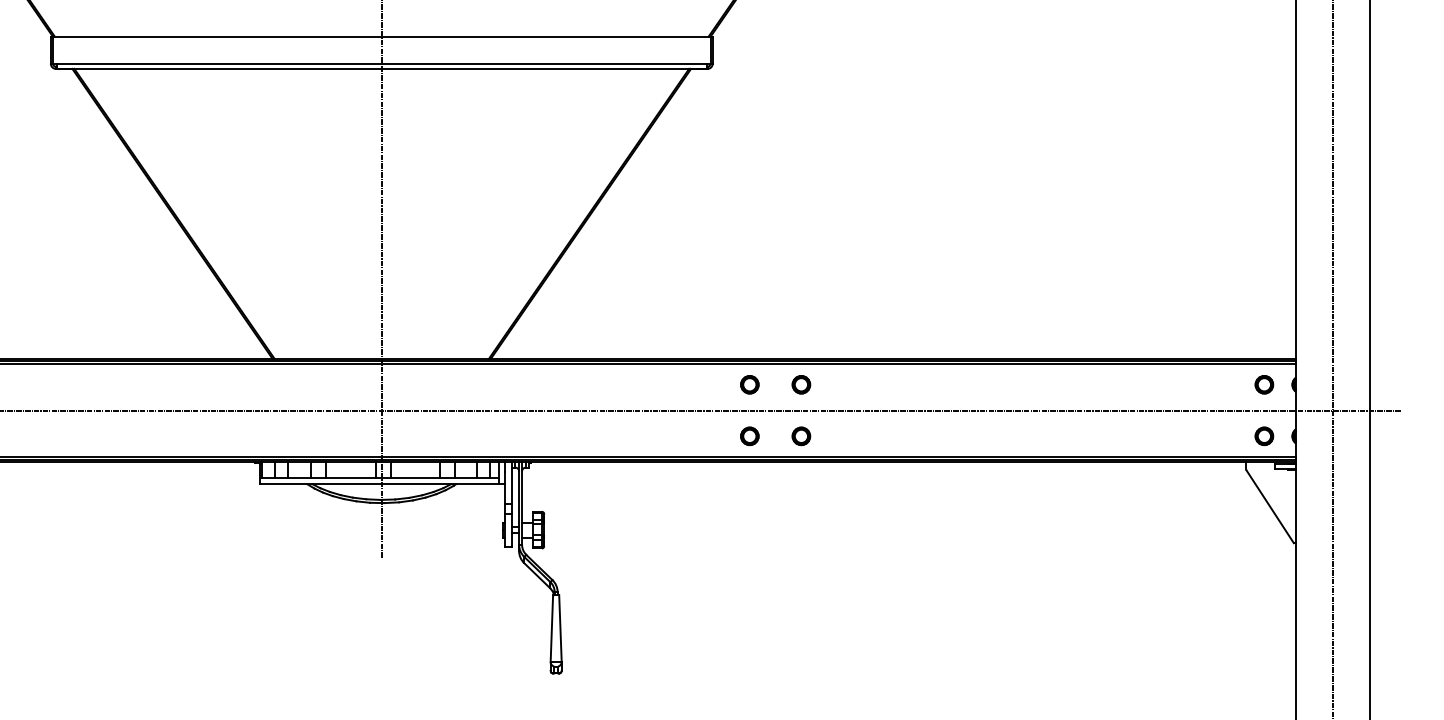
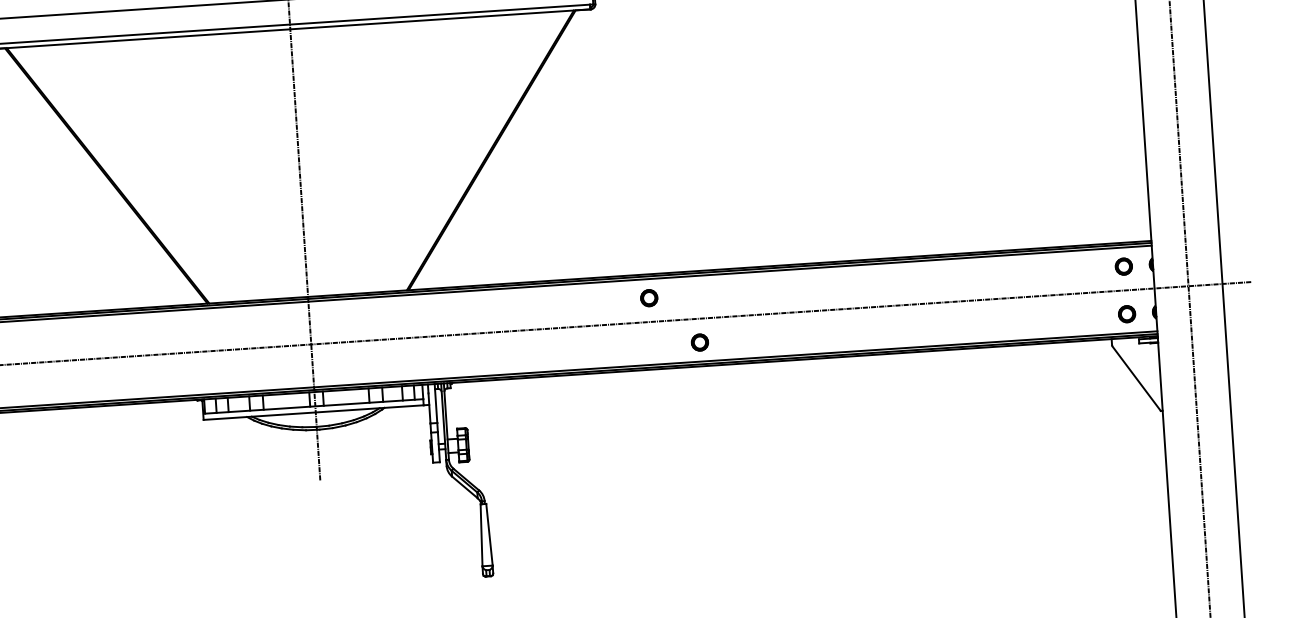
part: (801, 384) -> (696, 294), removed
part: (749, 436) -> (652, 345), removed

